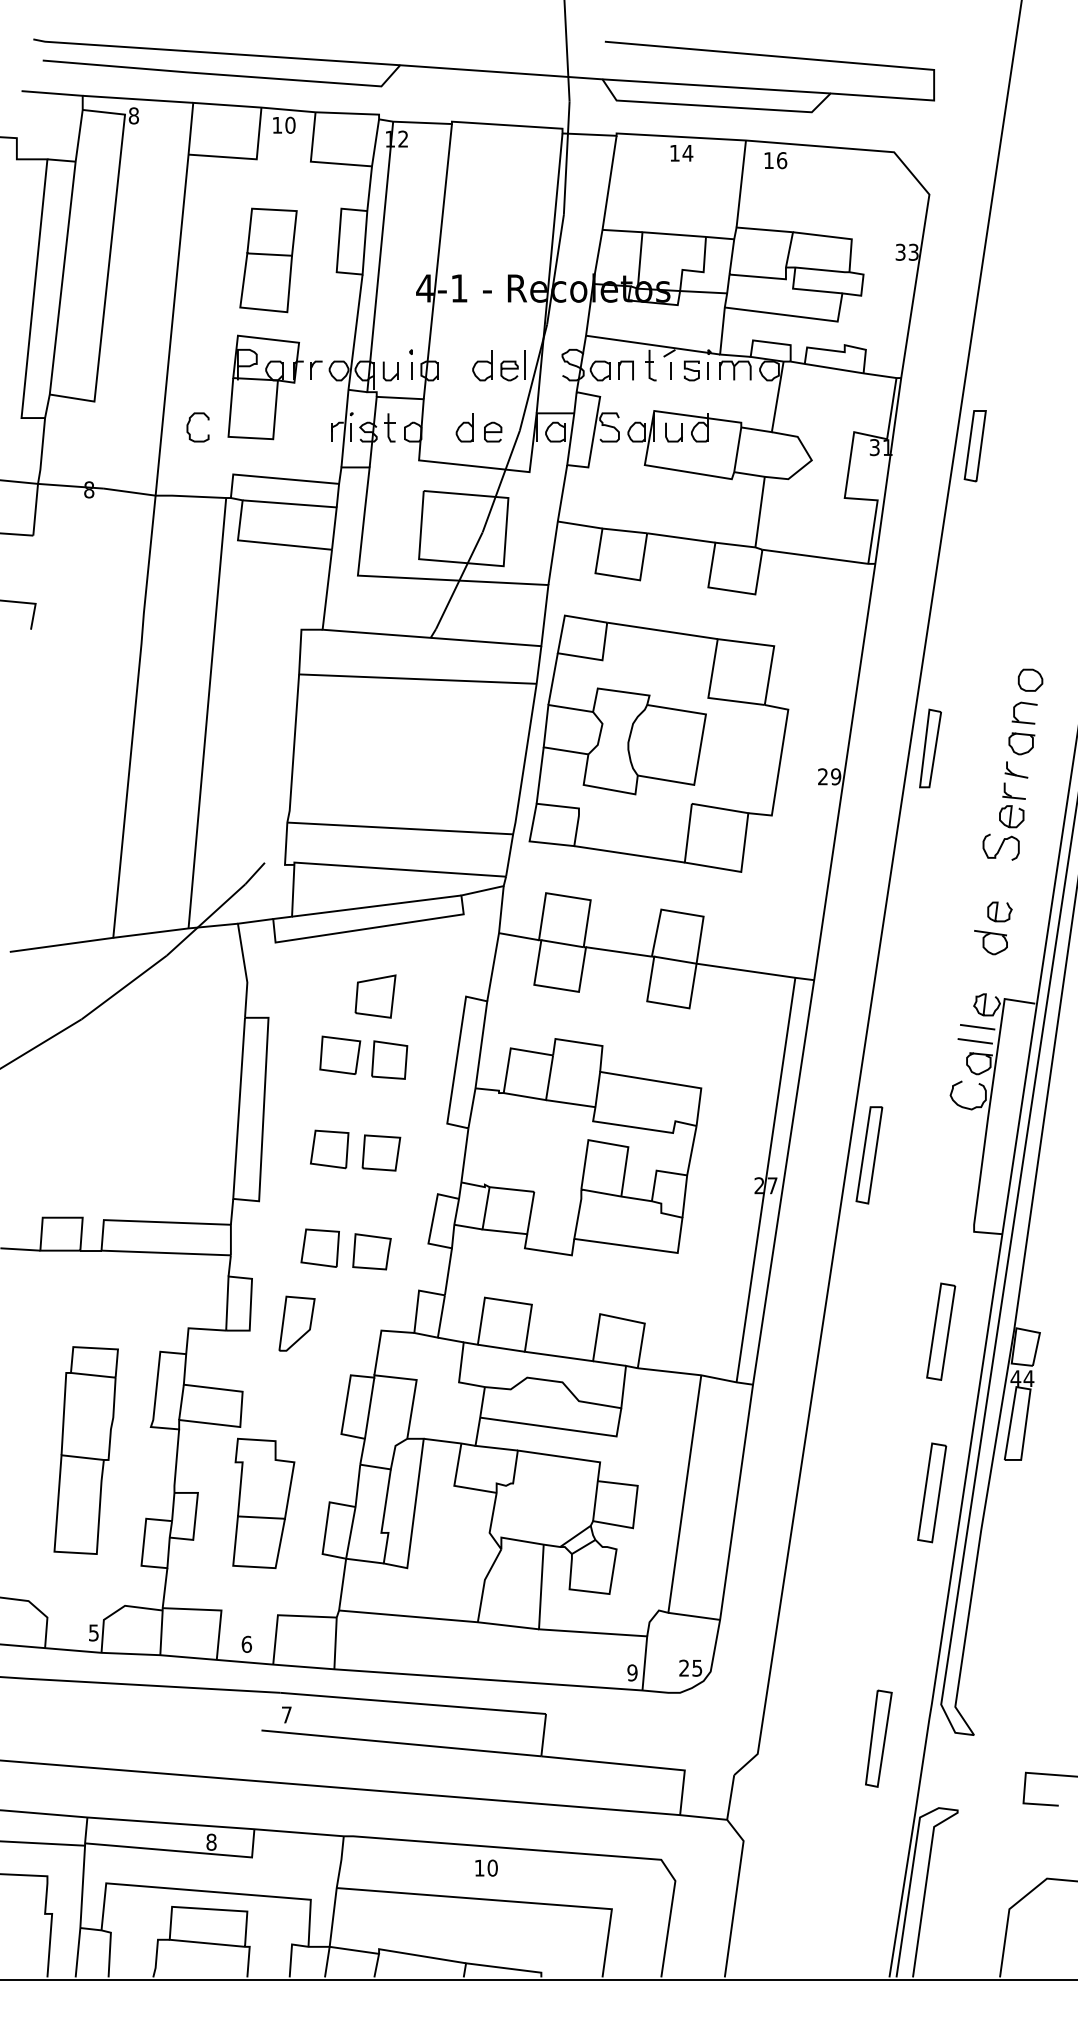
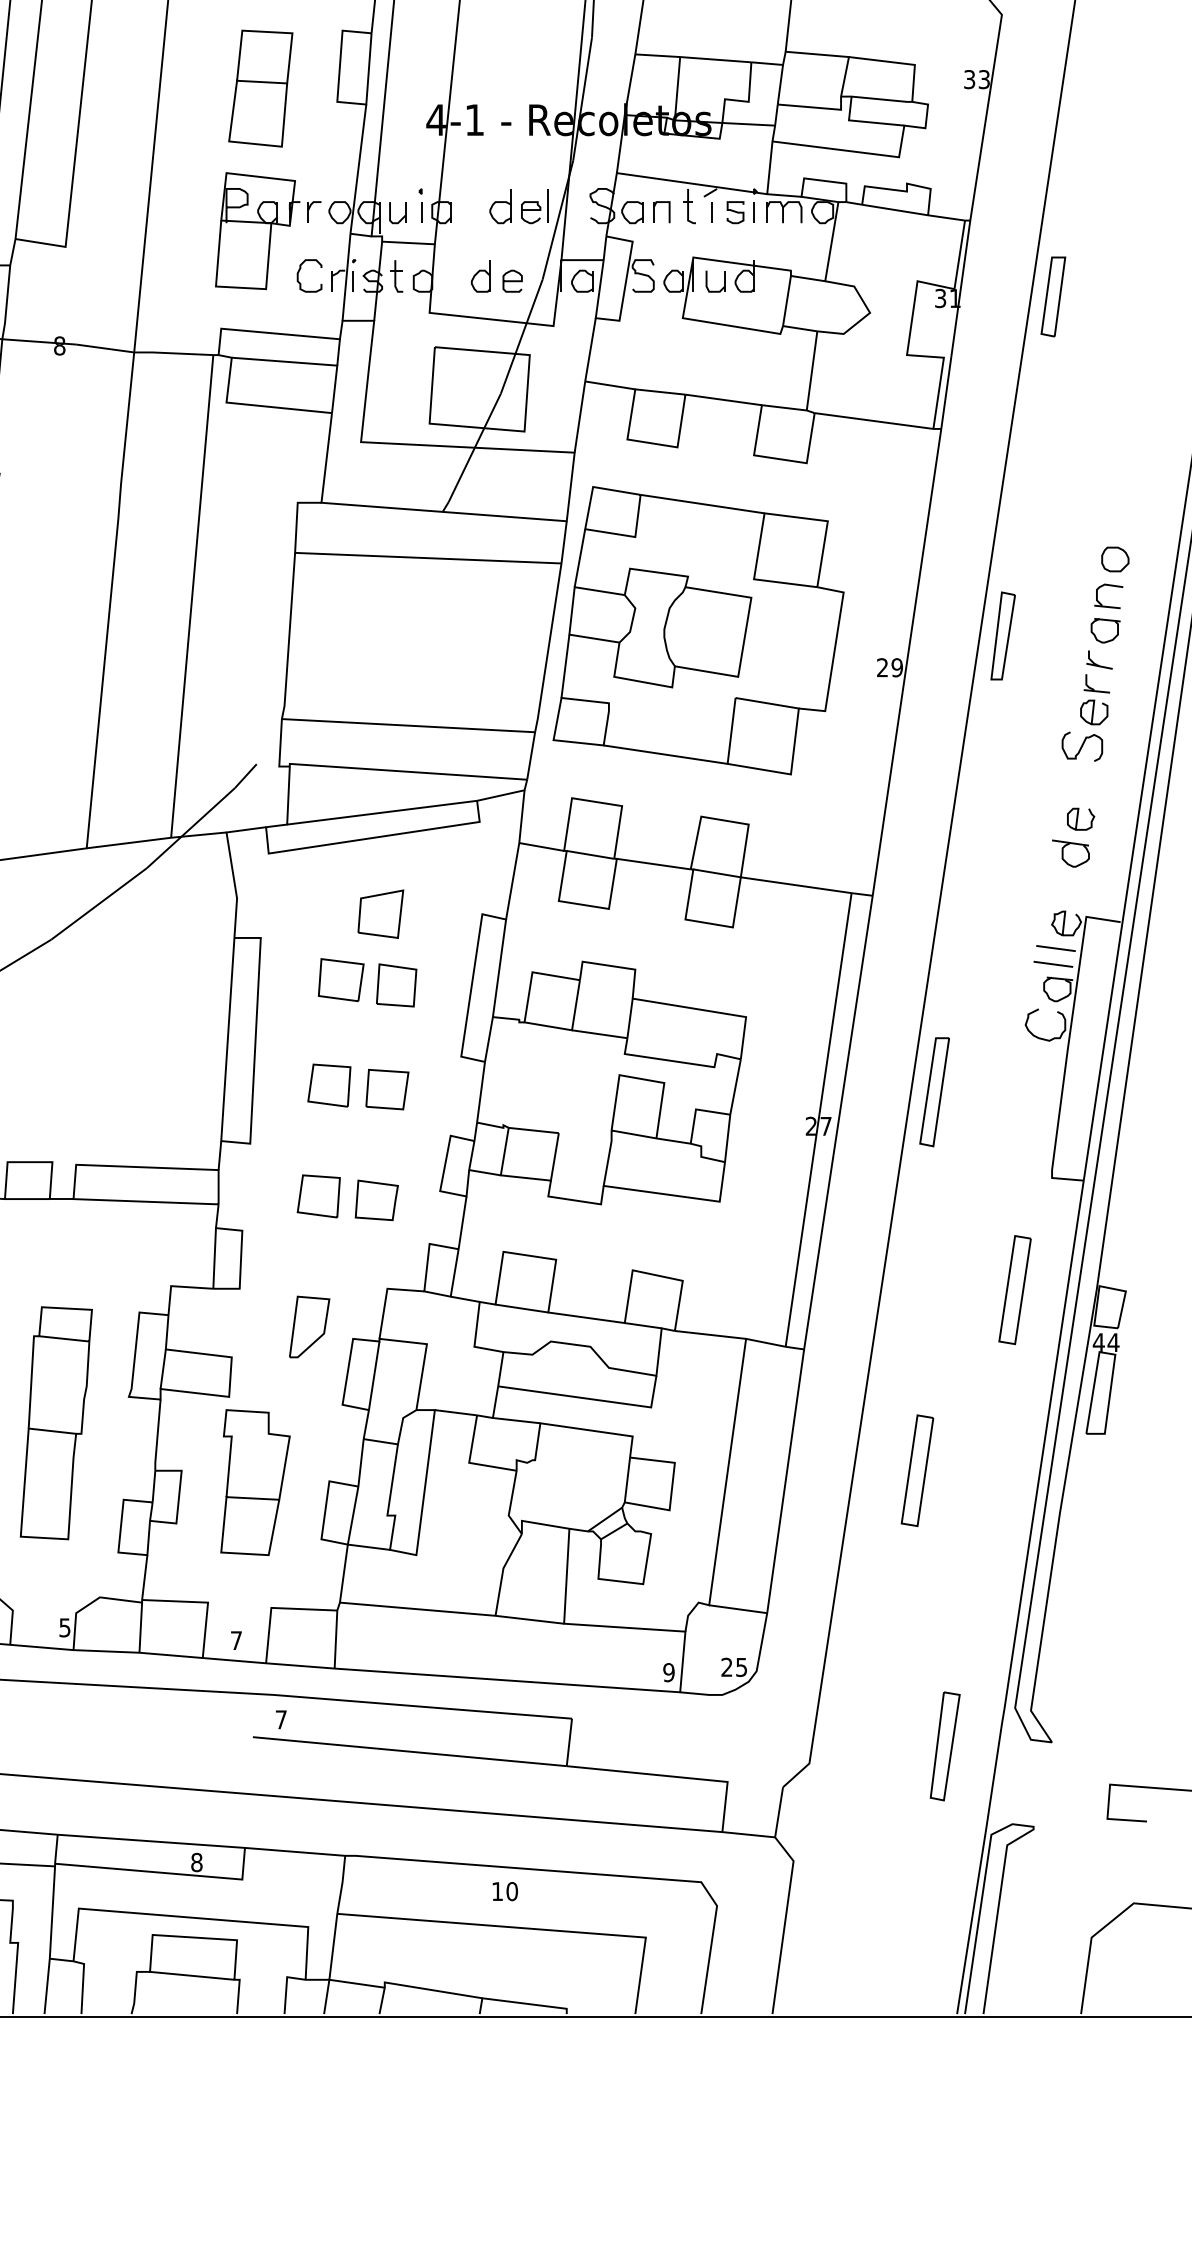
curve: (189, 423) -> (300, 271), moved
part: (296, 1323) -> (309, 1326), moved
part: (932, 1492) -> (917, 1470), moved
text: (246, 1643) -> (236, 1639), 6 -> 7

